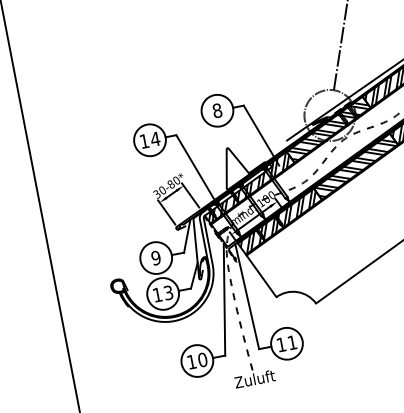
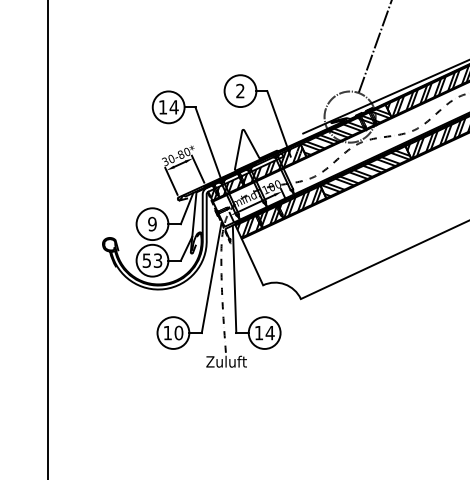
text: (217, 111) -> (240, 91), 8 -> 2
text: (157, 294) -> (146, 260), 13 -> 53
text: (291, 343) -> (269, 333), 11 -> 14

